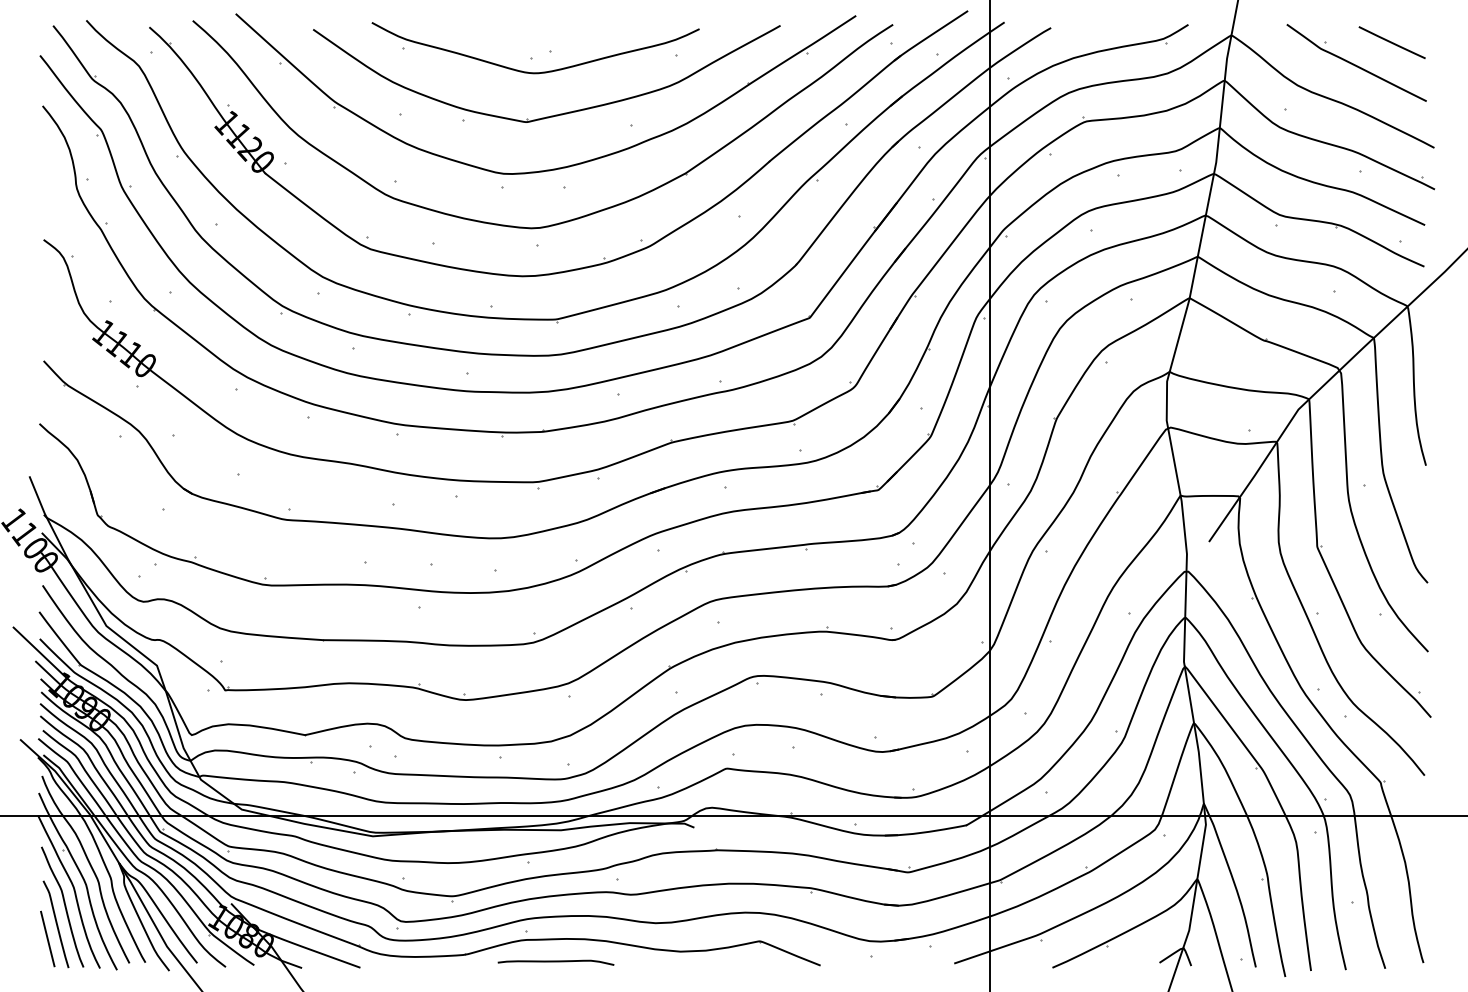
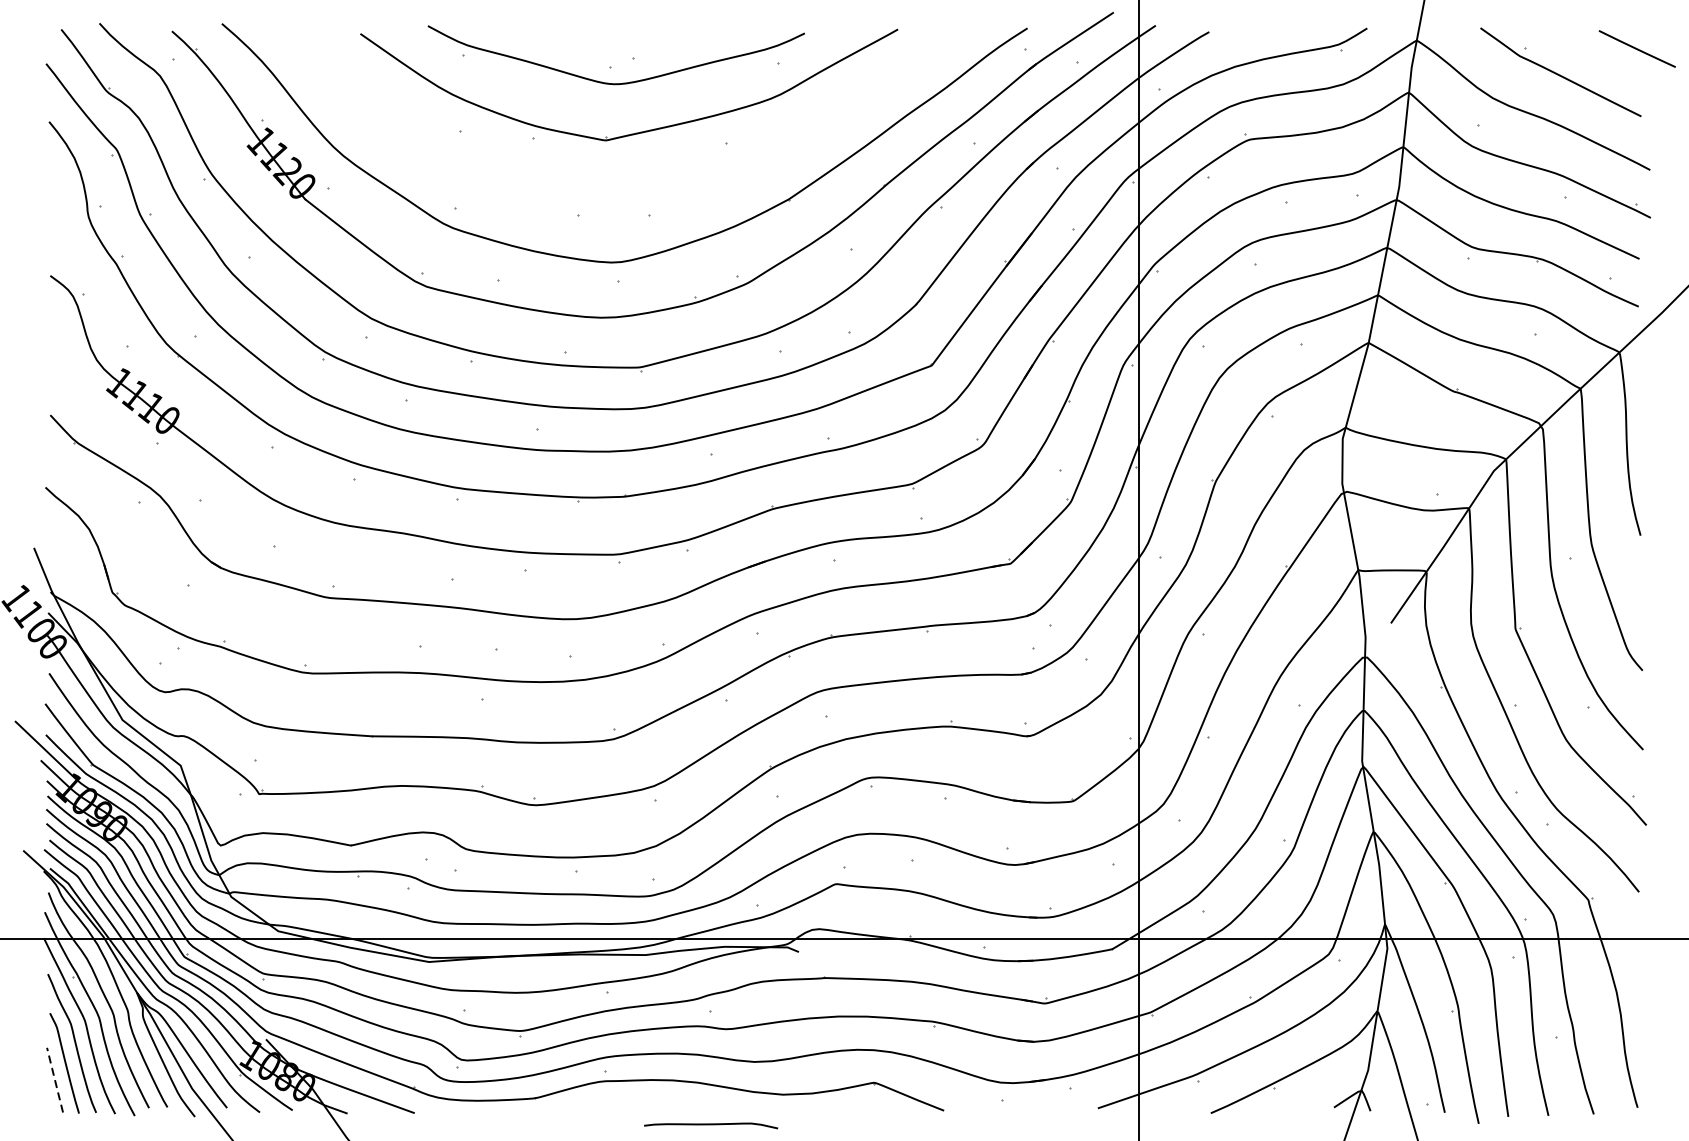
line: (1391, 42) -> (1636, 48), moved
part: (558, 167) -> (642, 192), removed
line: (47, 939) -> (54, 1080), solid -> dashed
curve: (555, 962) -> (710, 1125), moved

